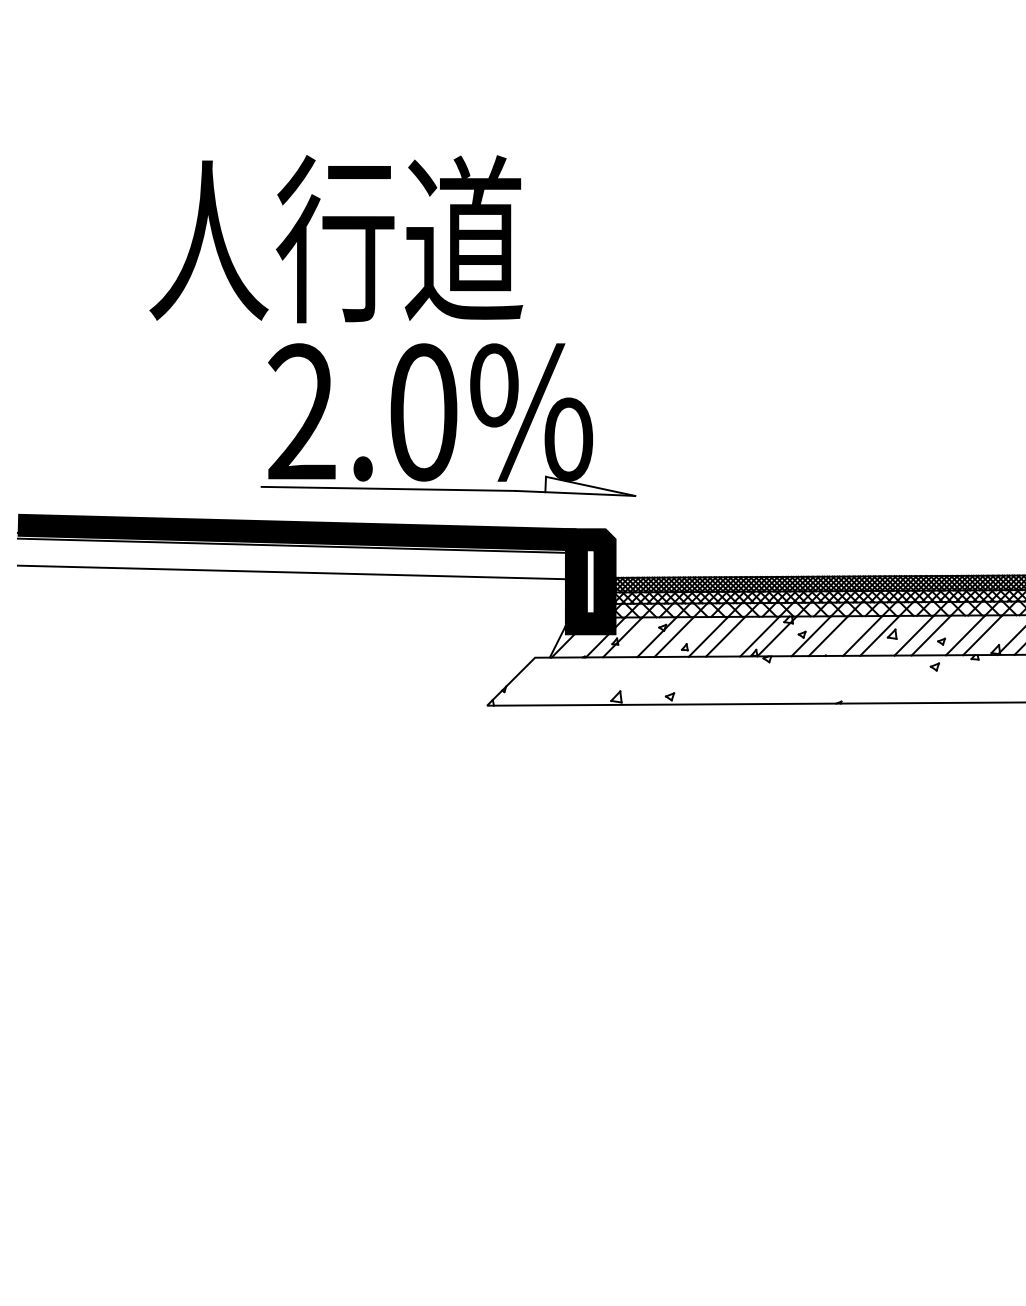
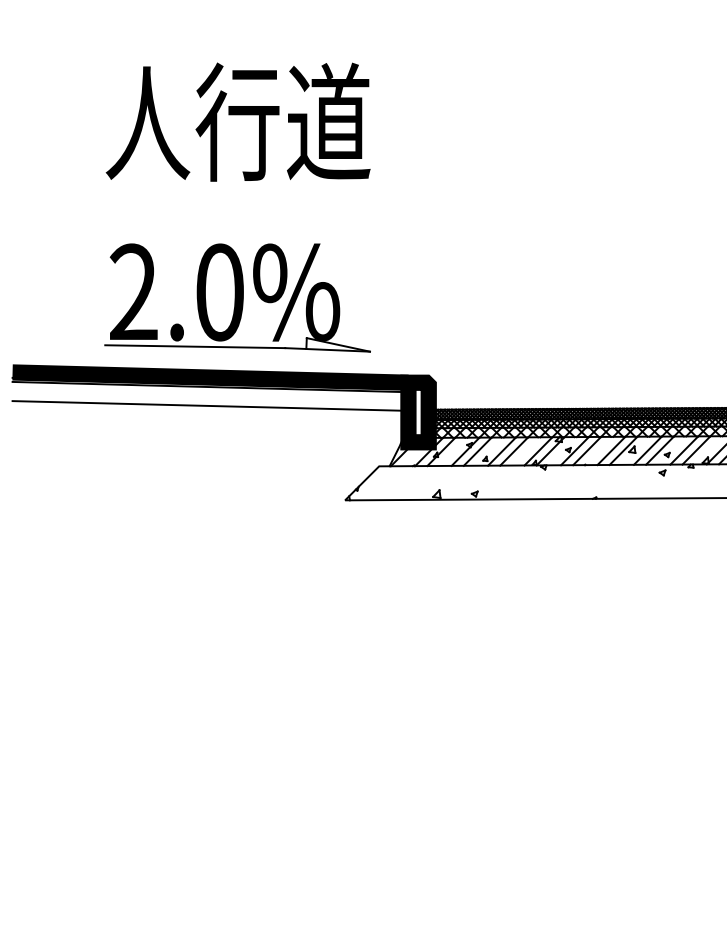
text: (336, 239) -> (238, 122), moved
part: (448, 419) -> (237, 297), moved

